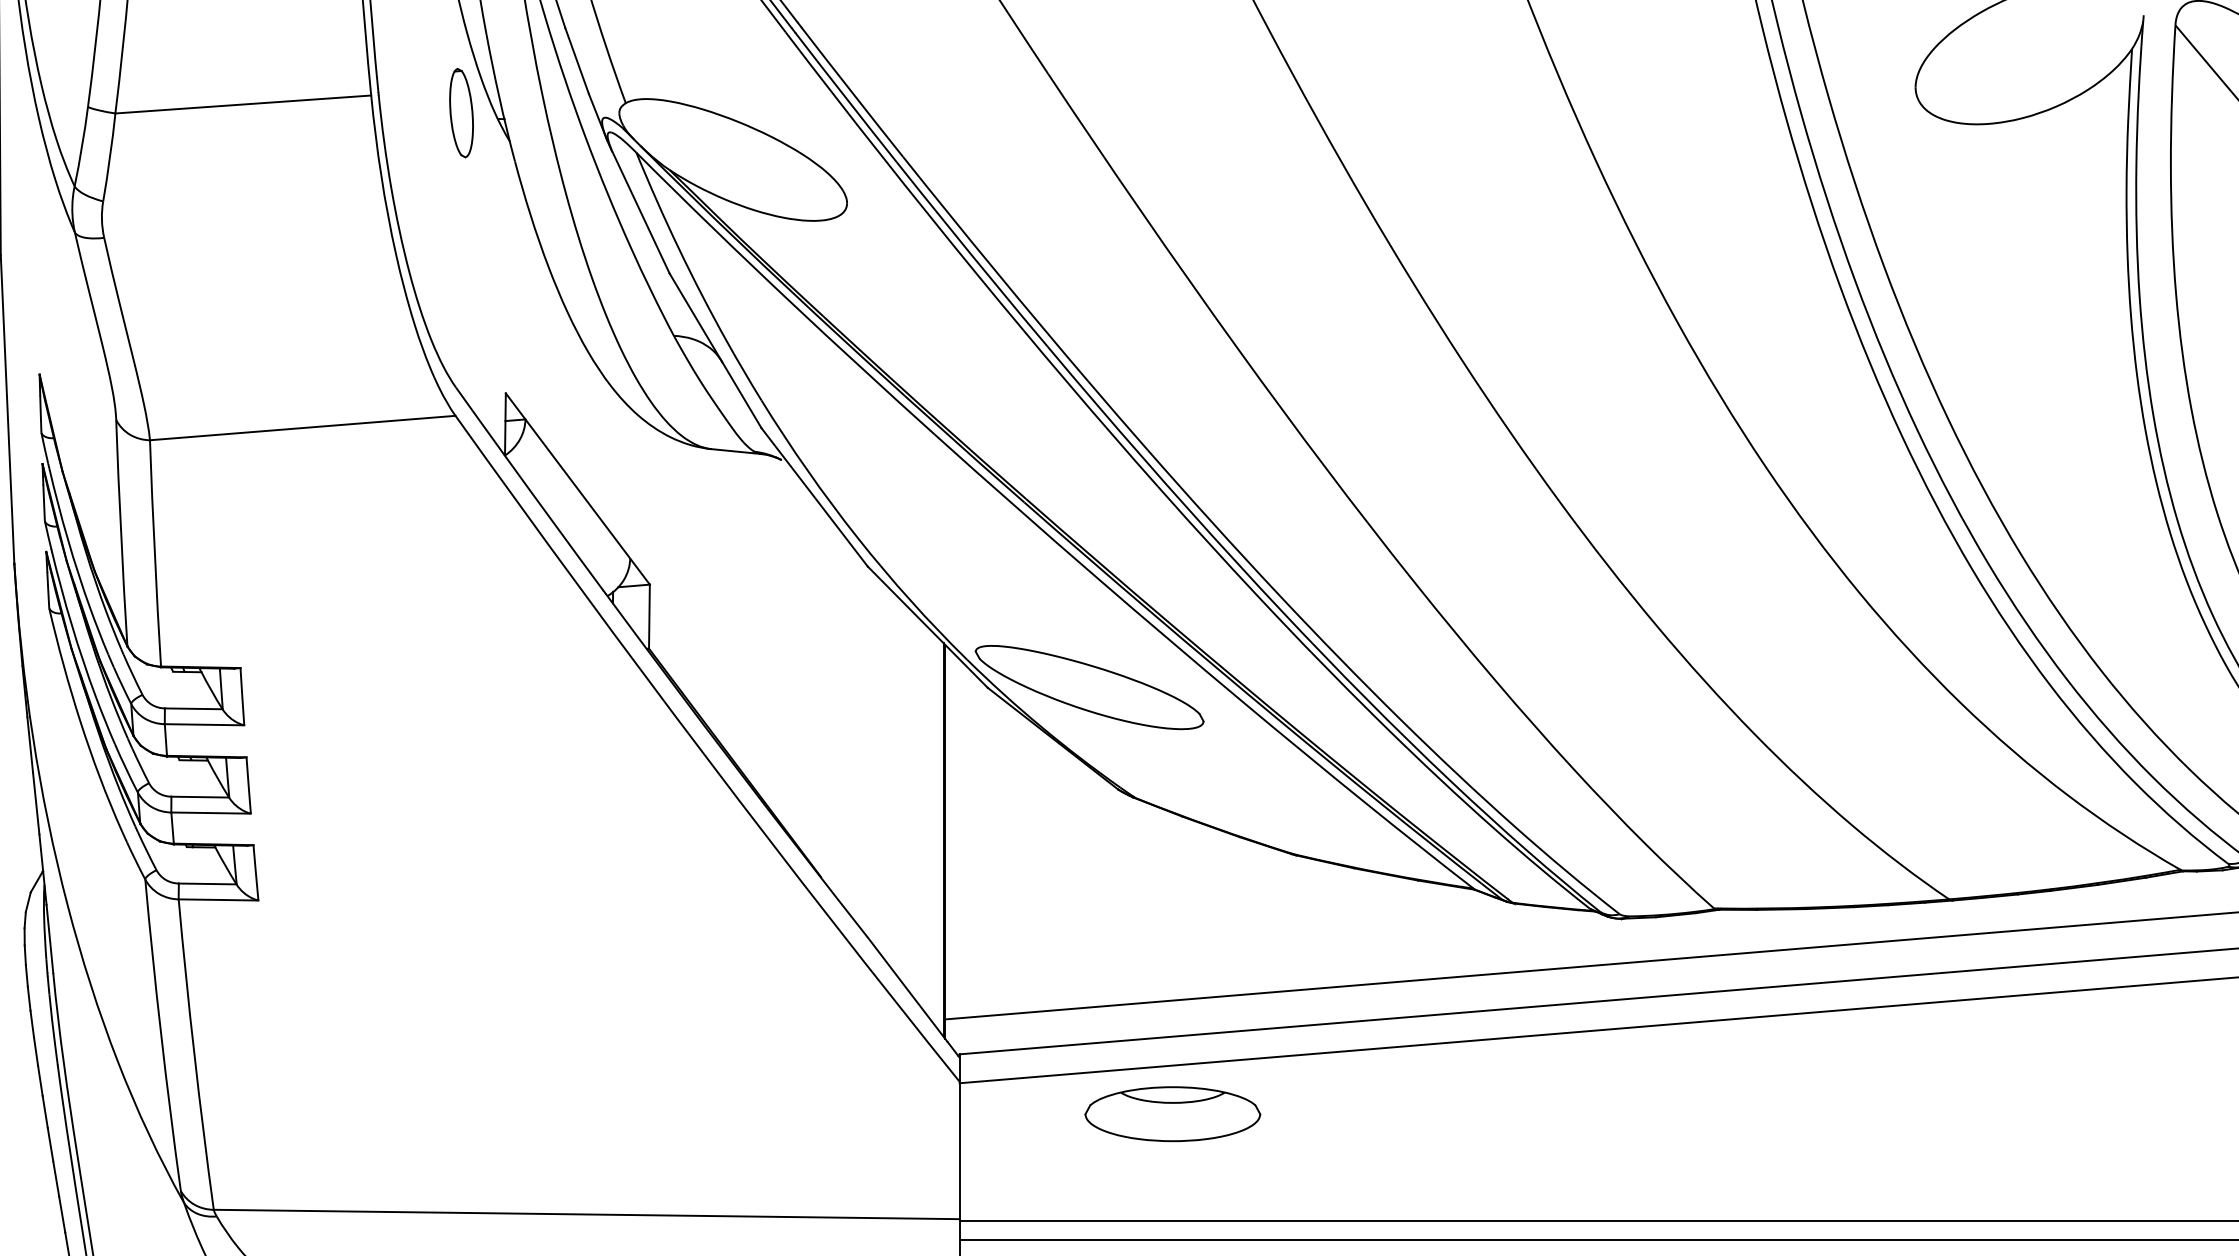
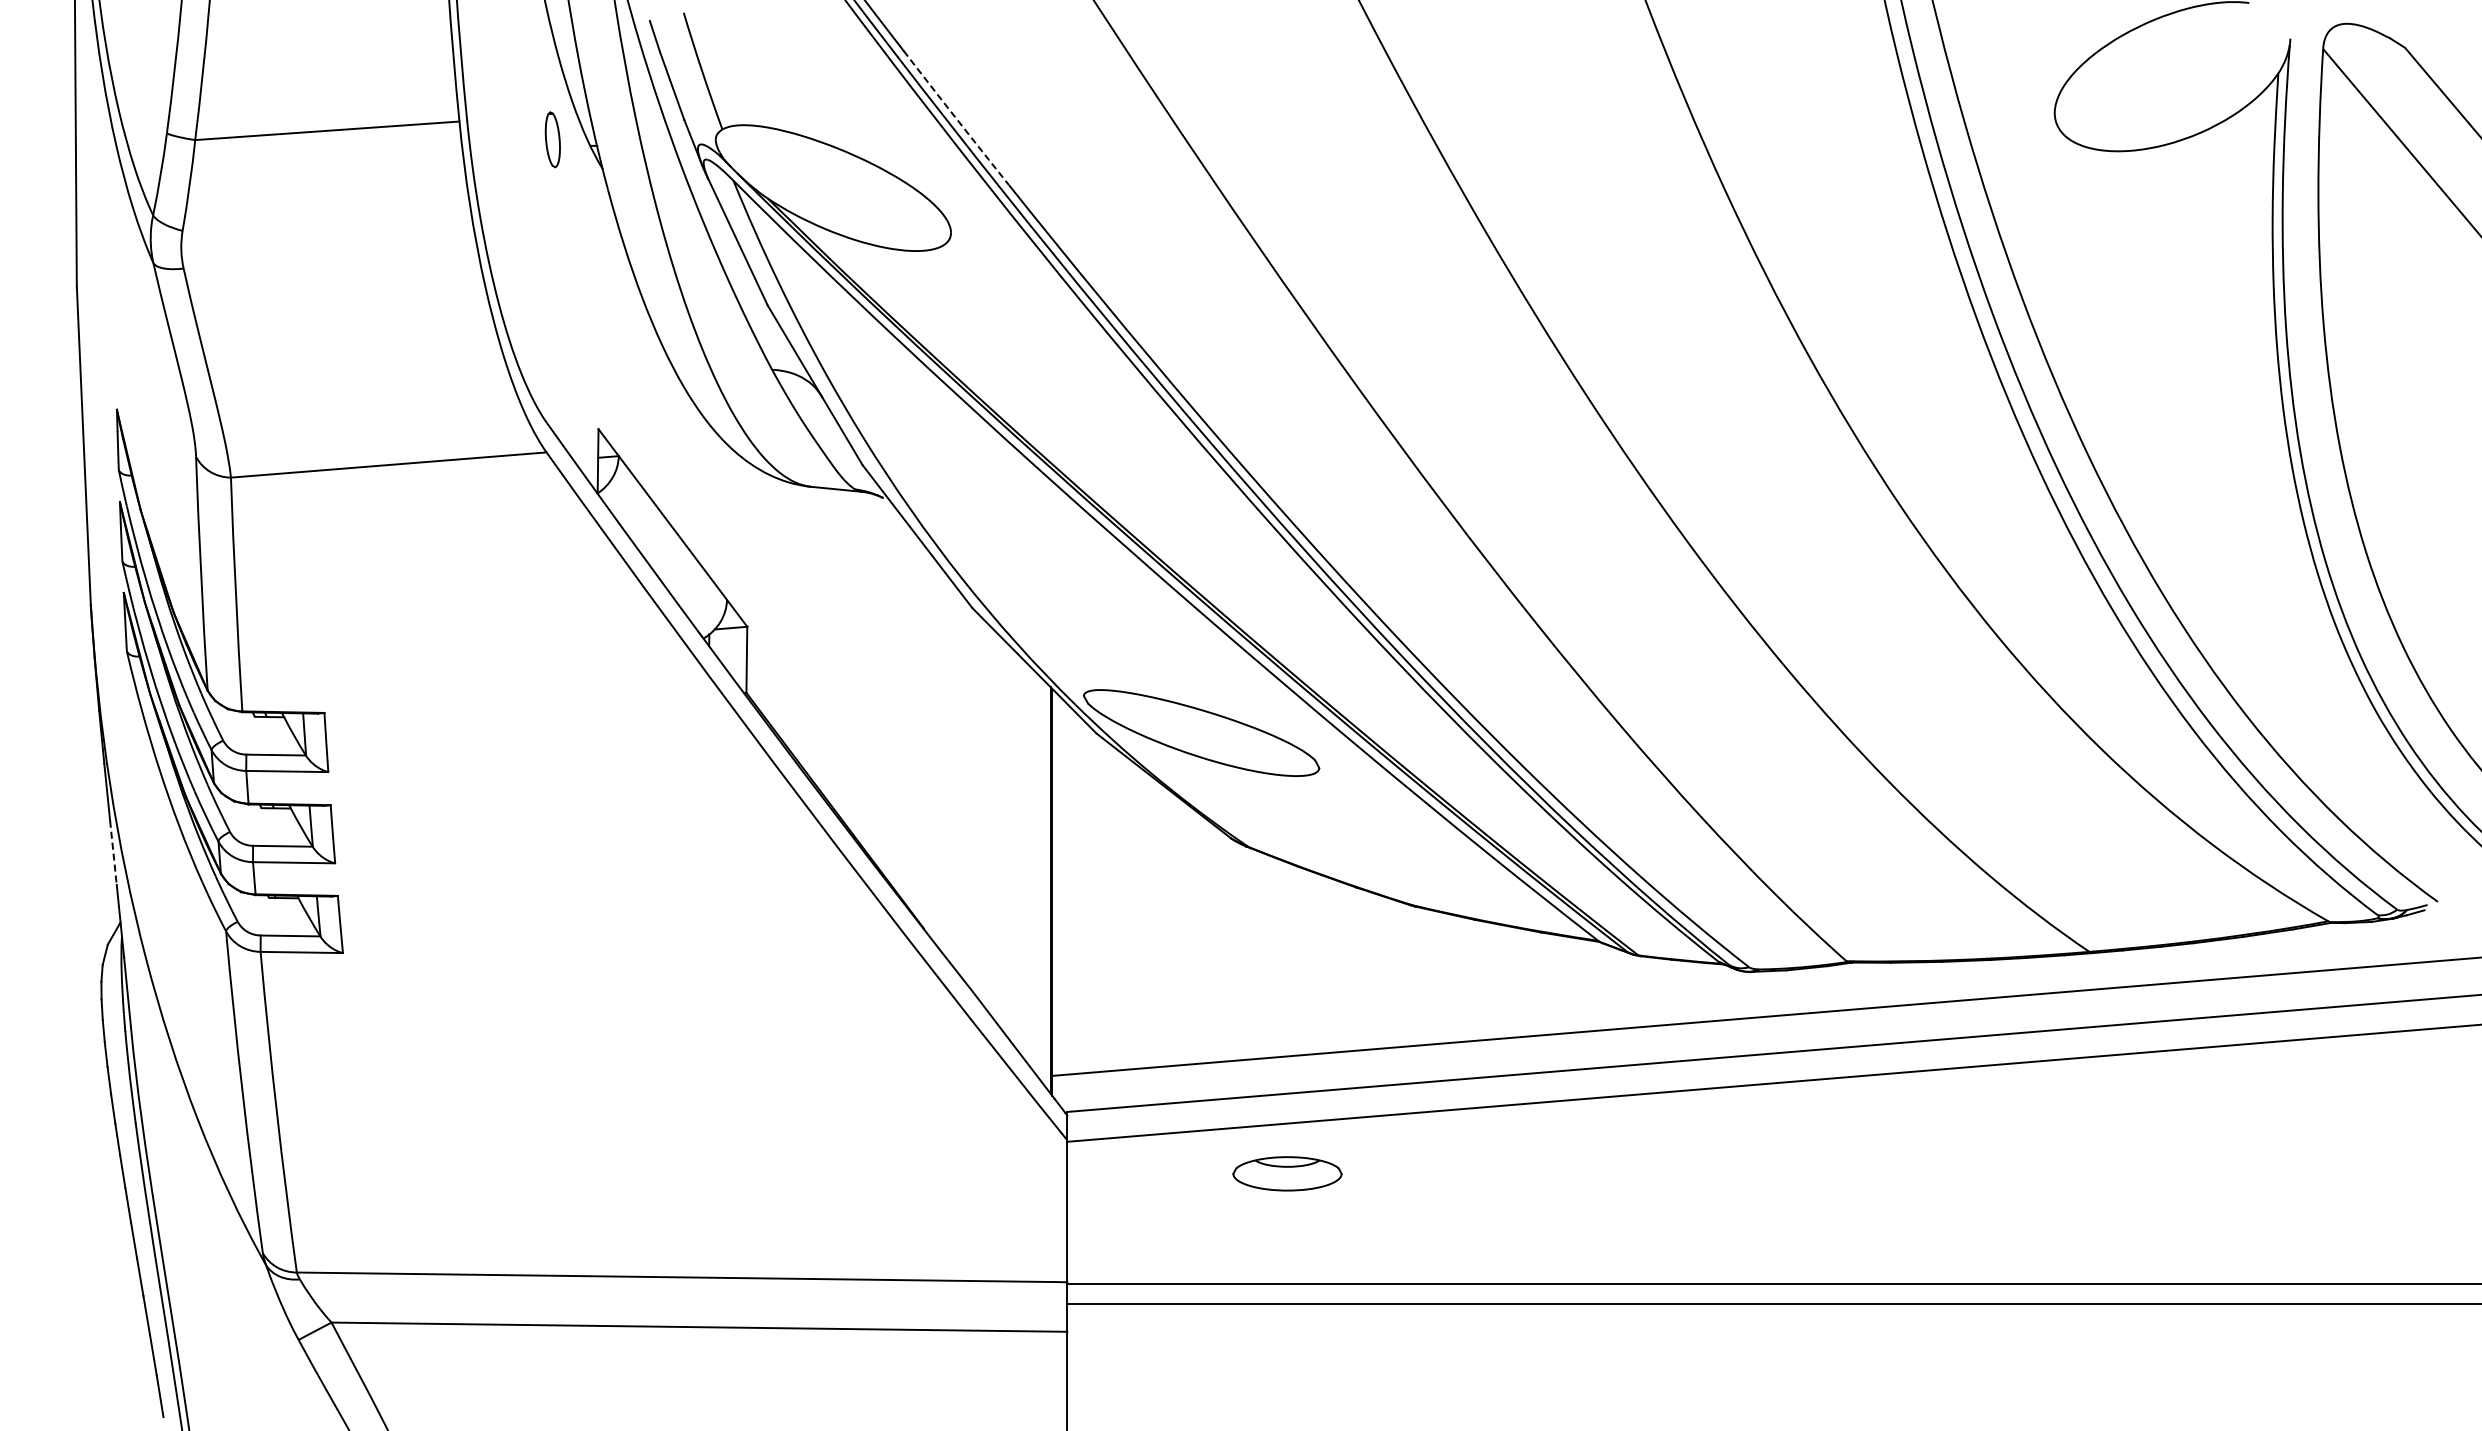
arc: (852, 92) -> (956, 118), solid -> dashed
part: (461, 112) -> (552, 139), size x0.6
line: (36, 804) -> (113, 853), solid -> dashed
part: (1172, 1113) -> (1287, 1173), size x0.6

